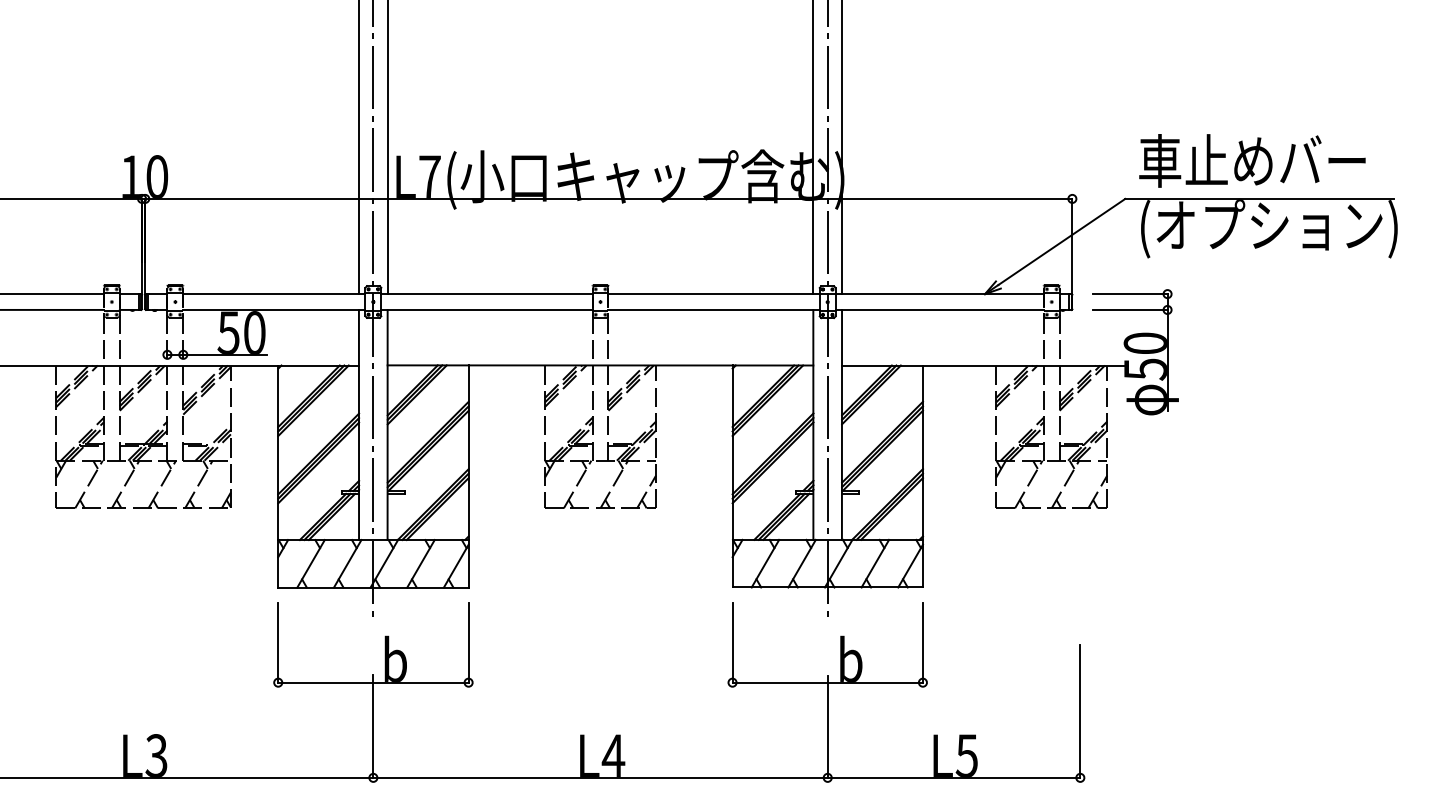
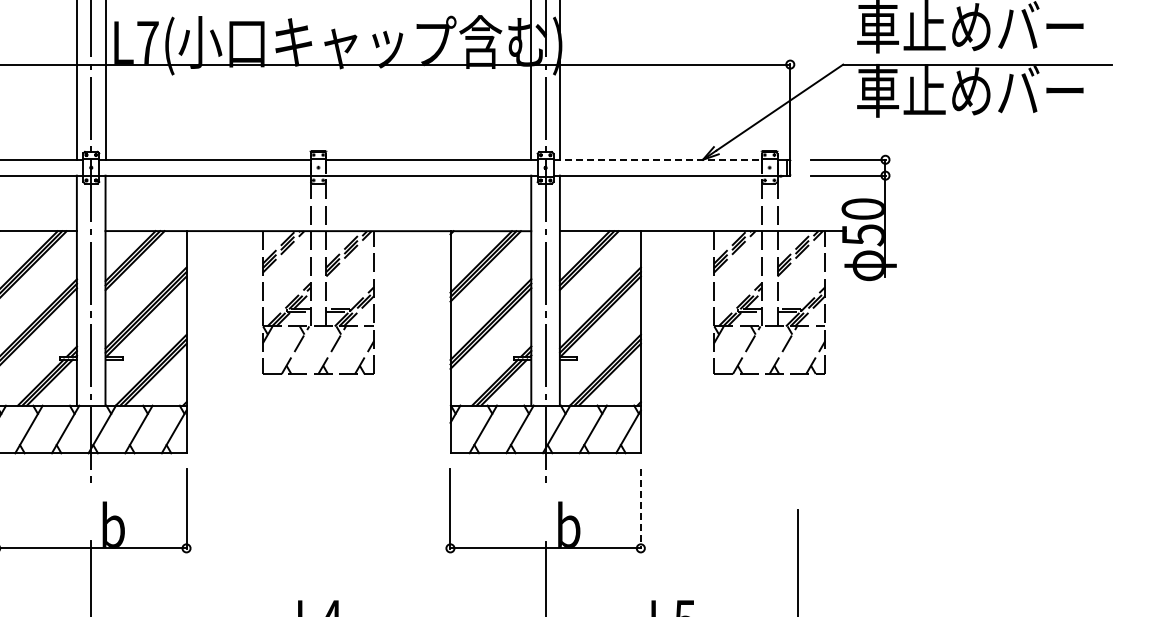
text: (1268, 229) -> (986, 95), (オプション) -> 車止めバー
line: (940, 294) -> (658, 160), solid -> dashed
line: (922, 643) -> (640, 509), solid -> dashed

